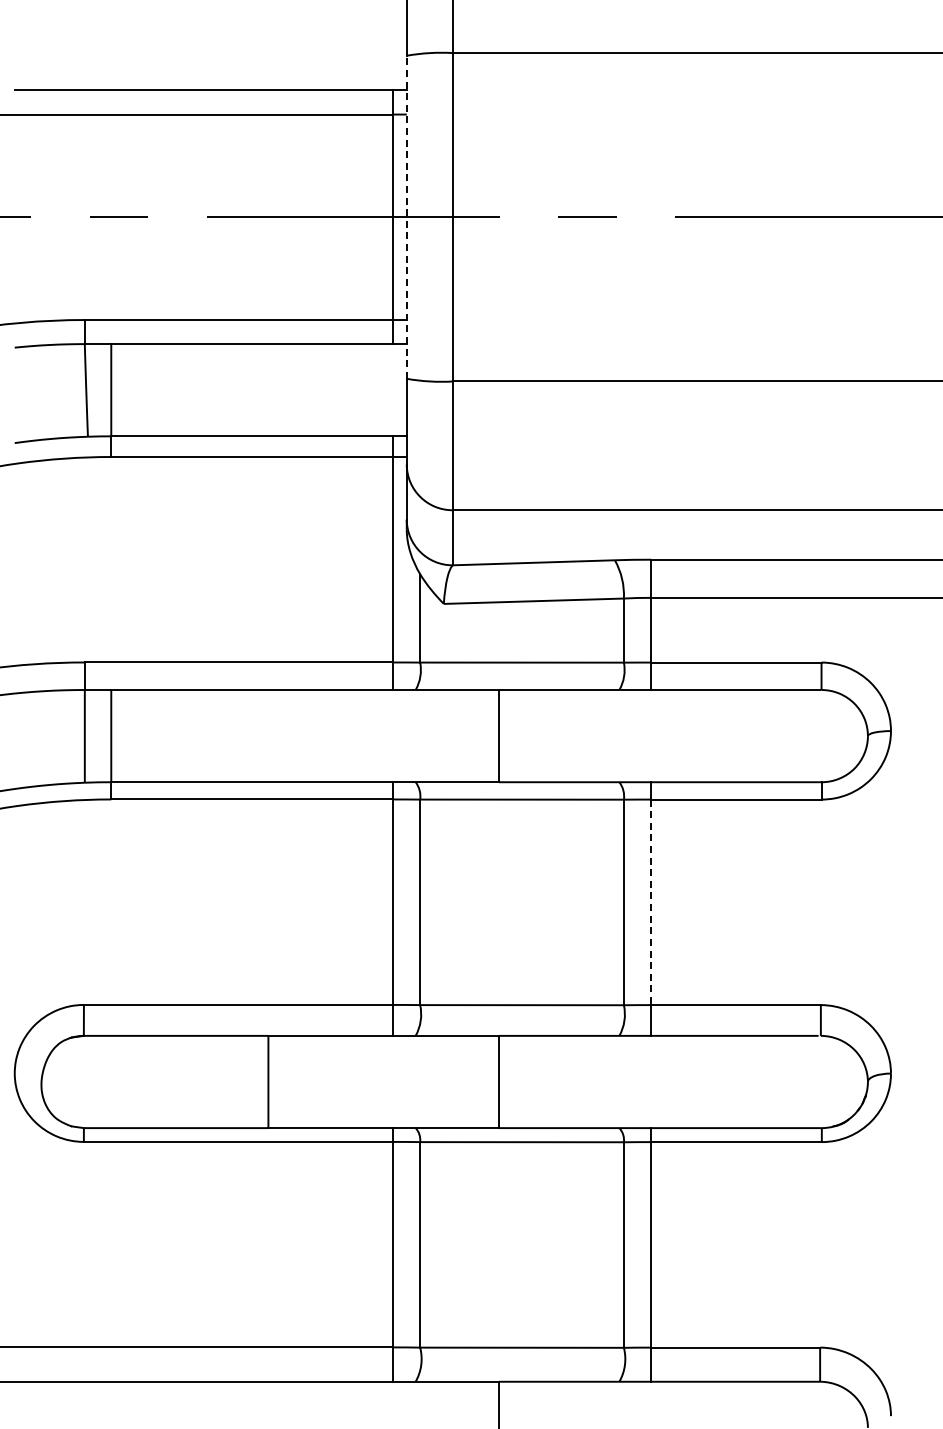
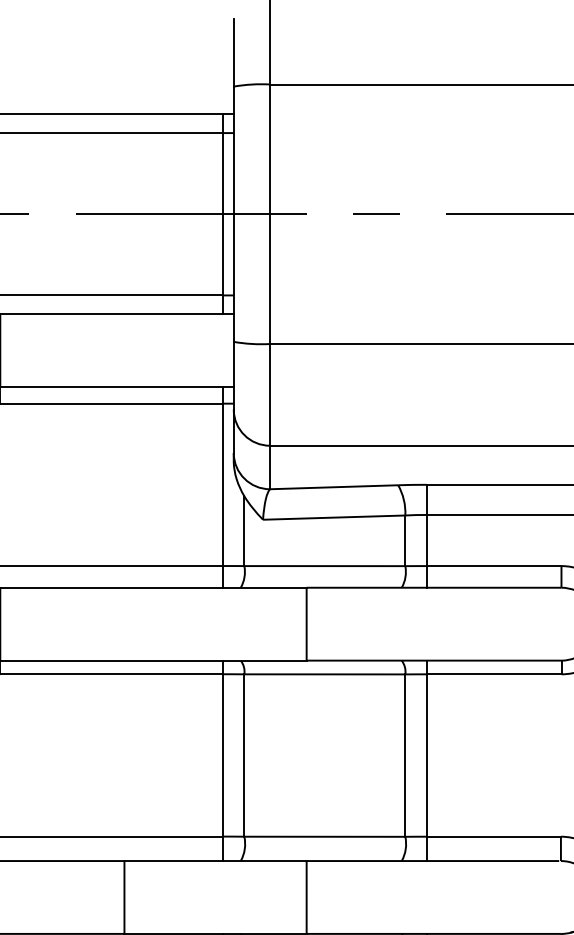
line: (406, 217) -> (233, 214), dashed -> solid
line: (651, 902) -> (427, 755), dashed -> solid

